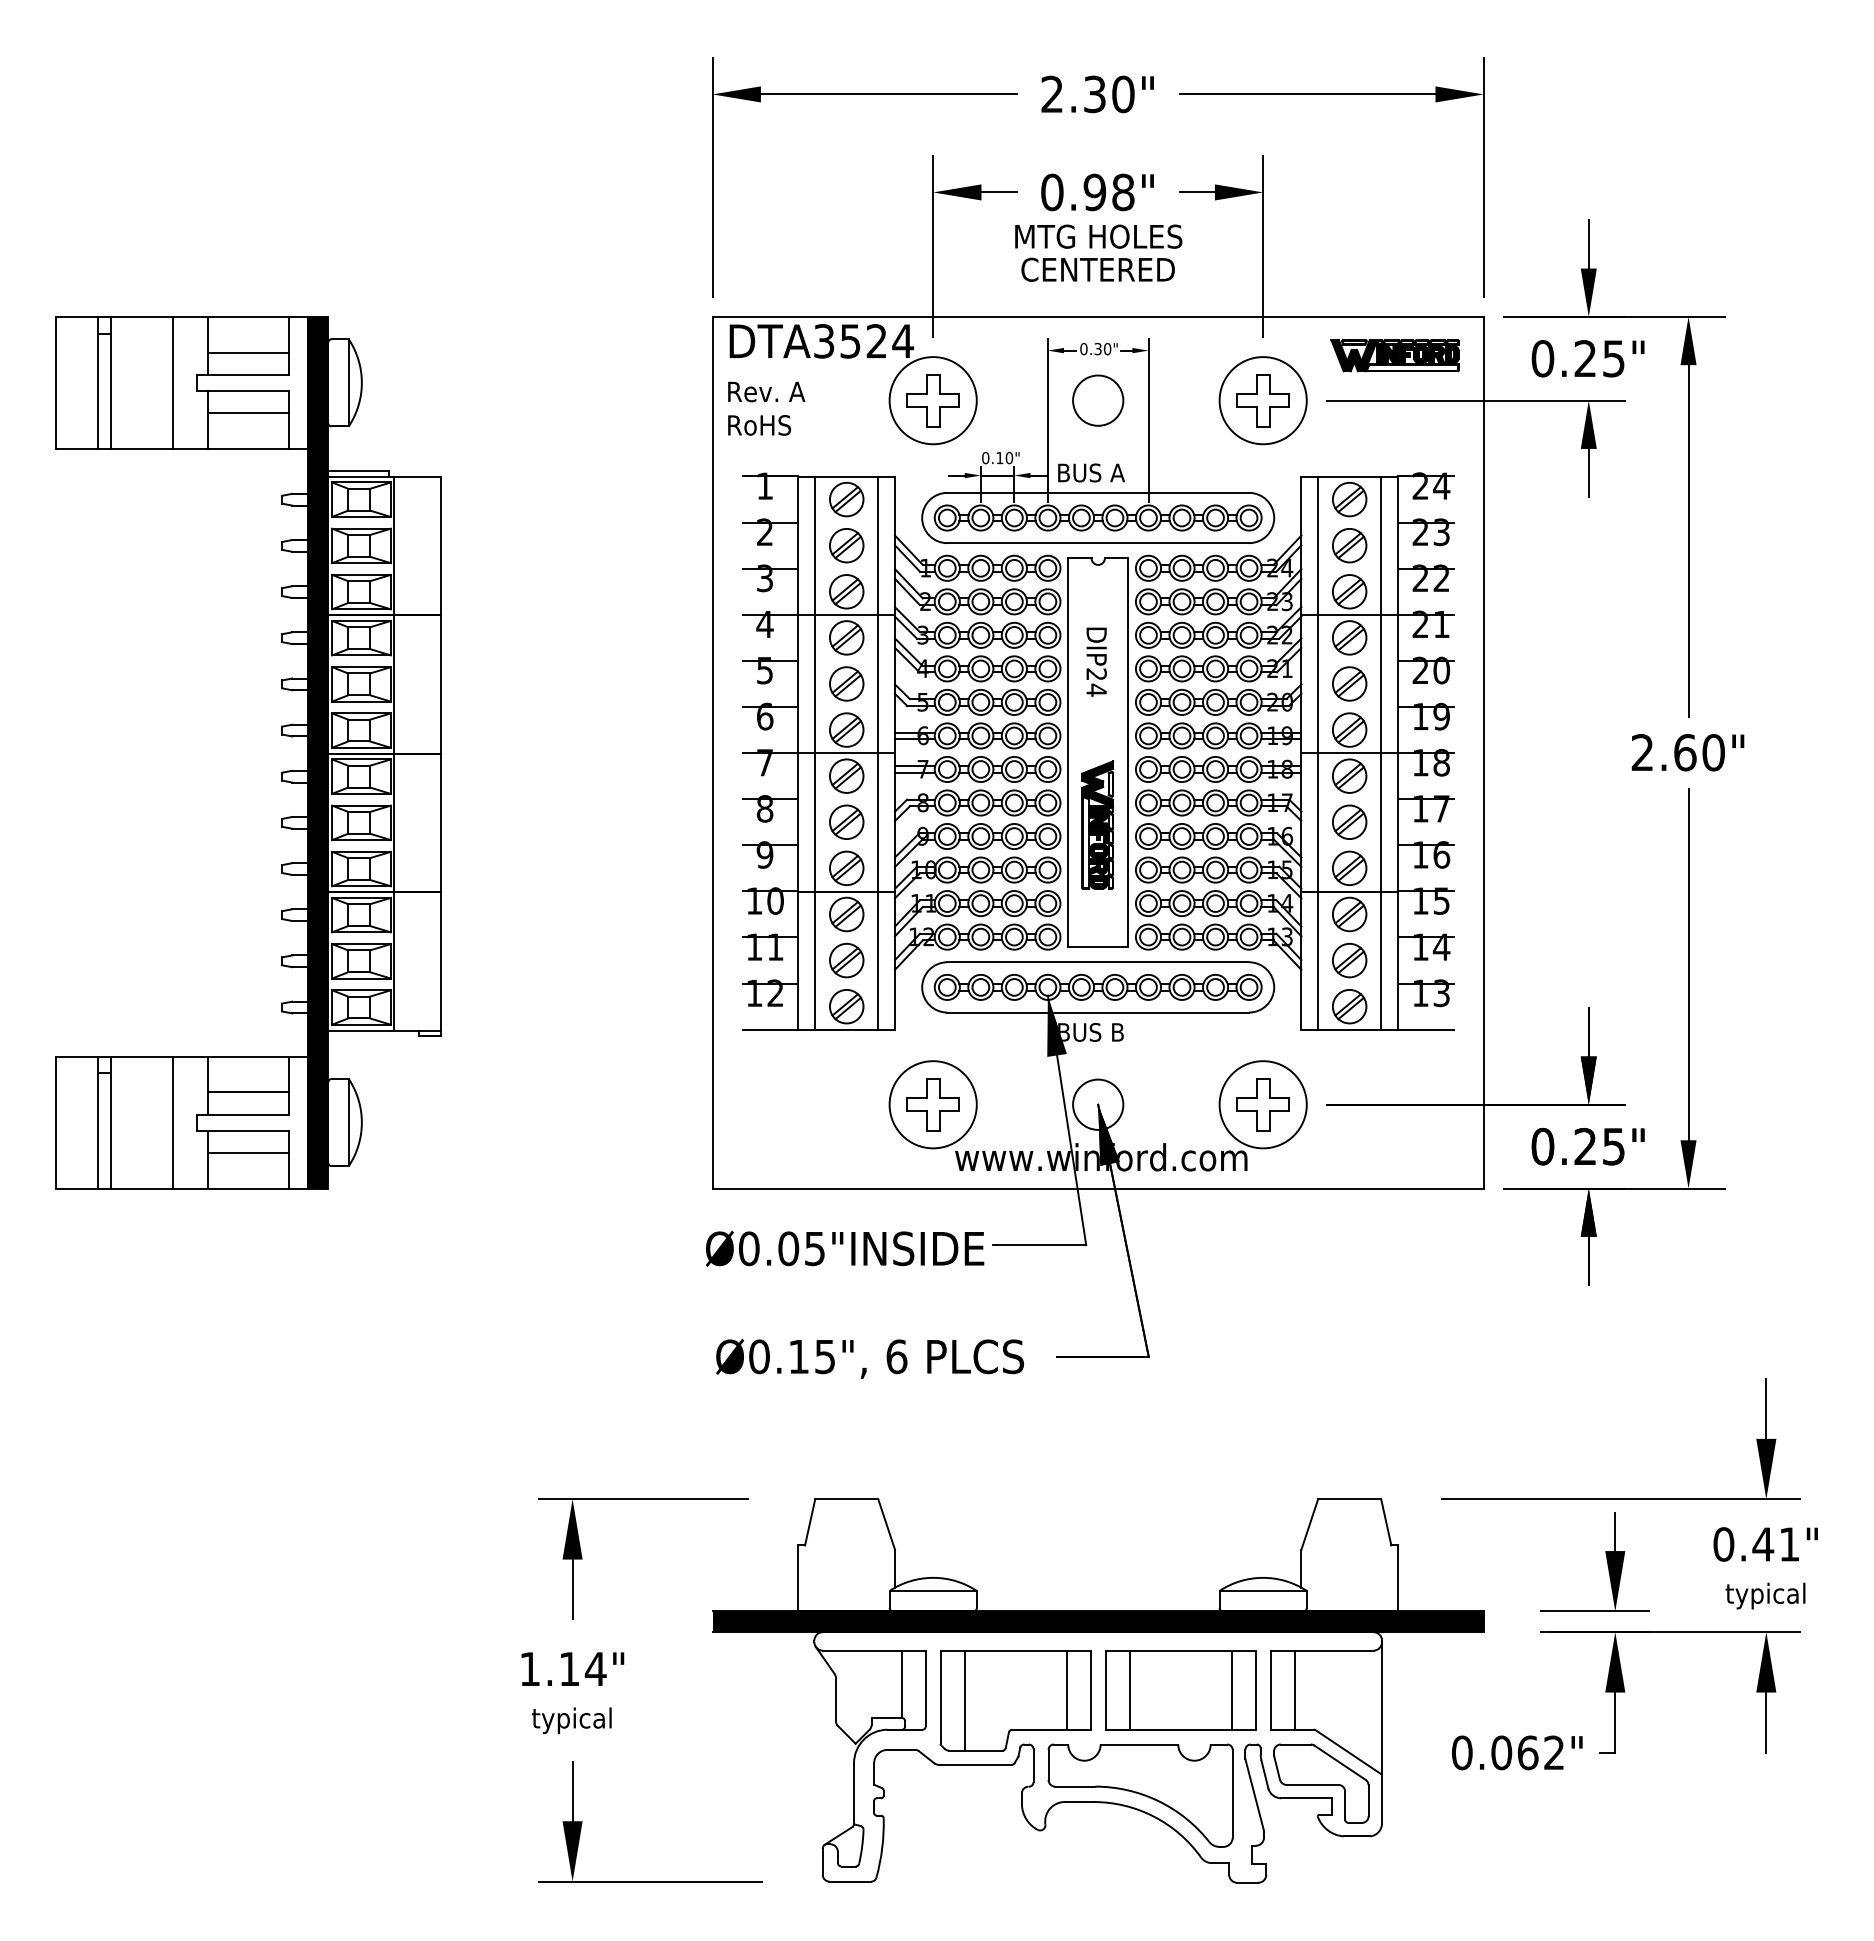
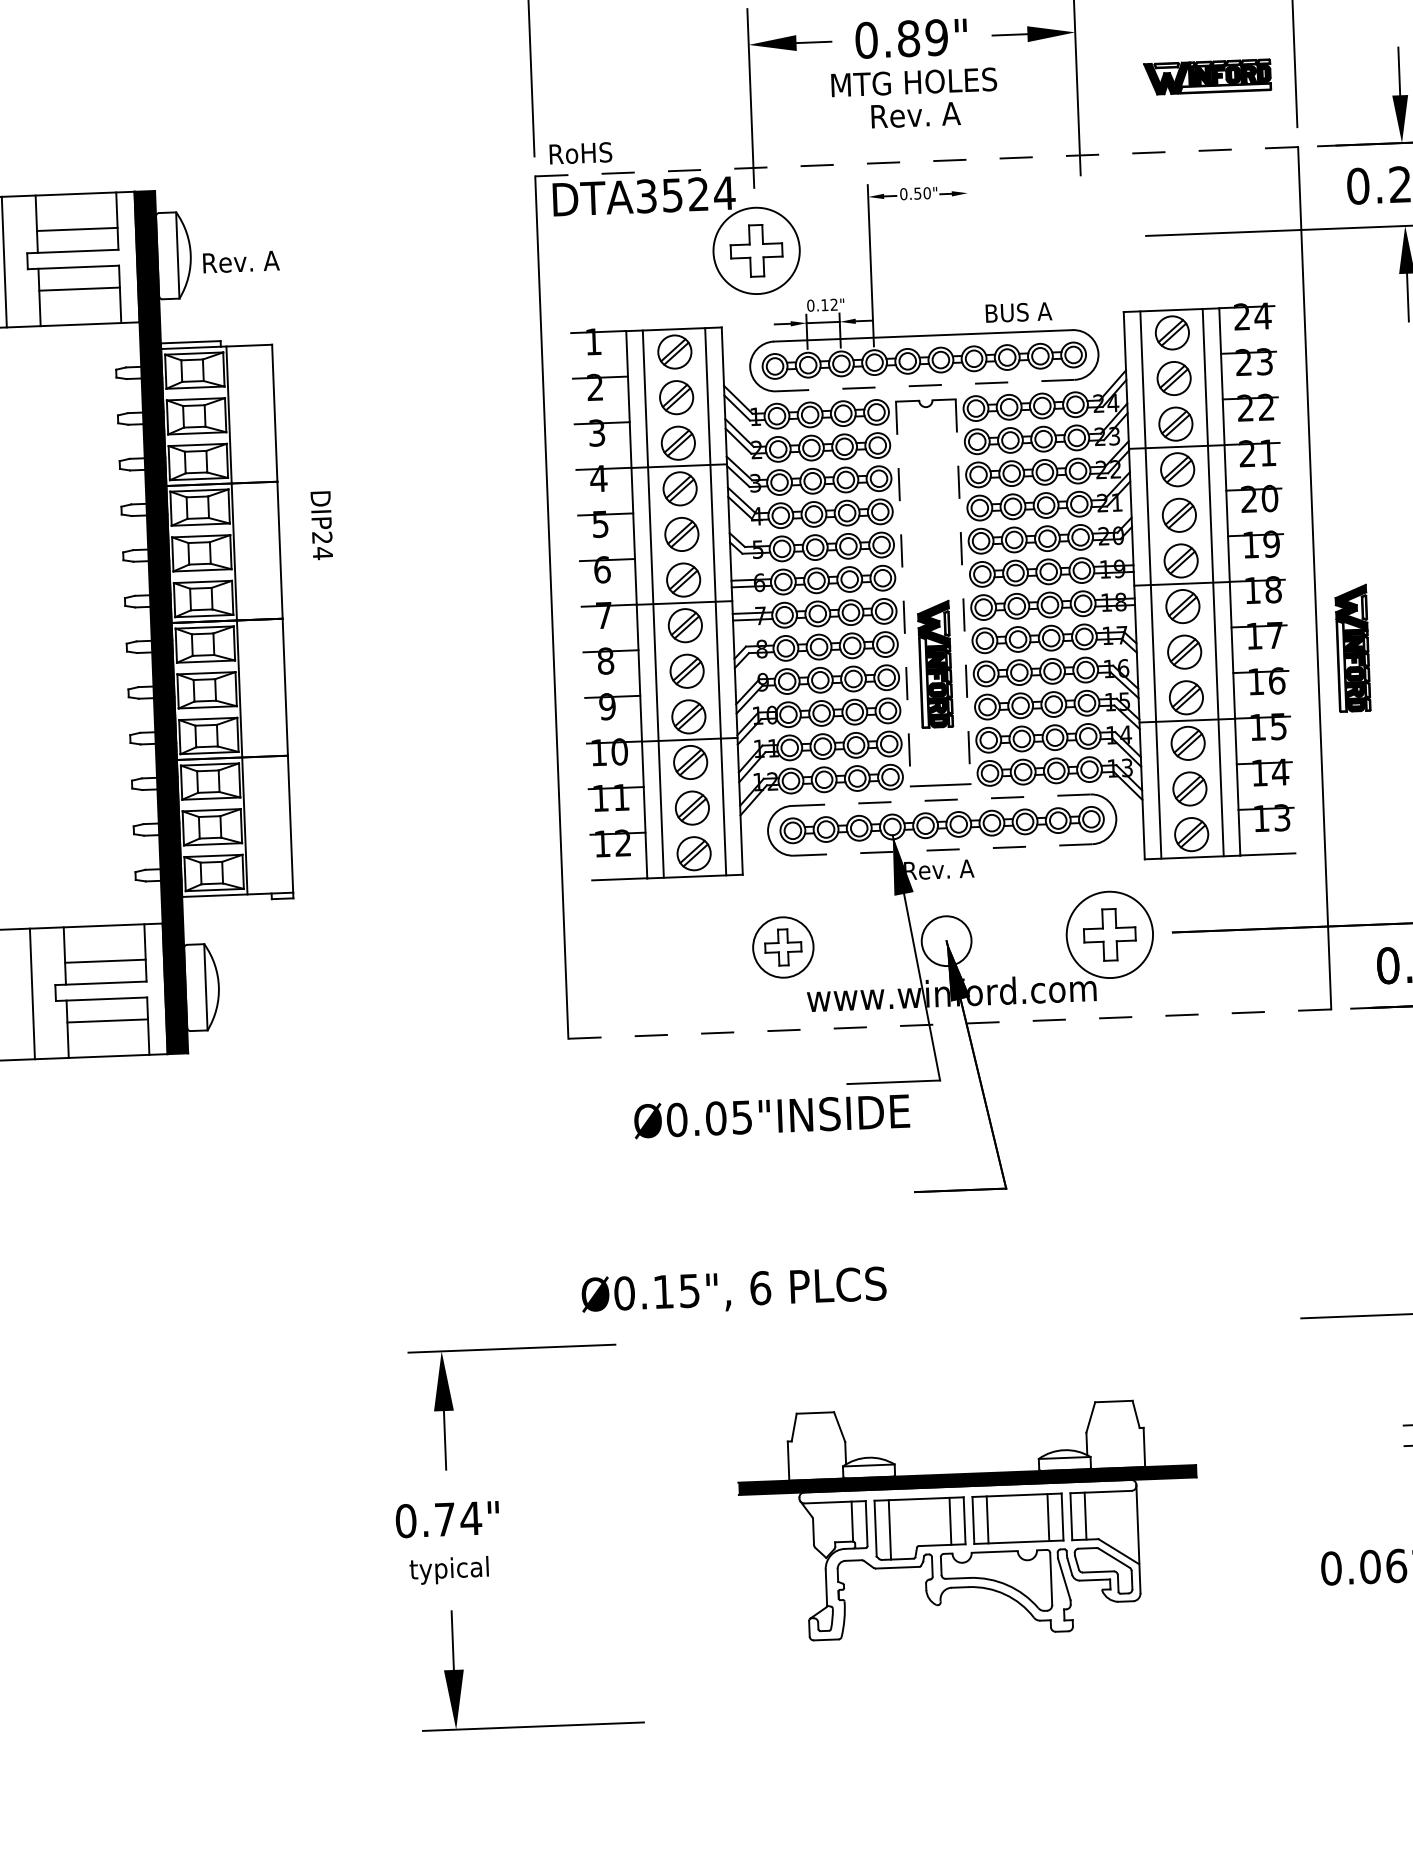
text: (1108, 192) -> (922, 38), 0.98" -> 0.89"
text: (1097, 269) -> (914, 114), CENTERED -> Rev. A
line: (1098, 316) -> (916, 161), solid -> dashed
text: (1098, 348) -> (918, 193), 0.30" -> 0.50"
part: (1394, 355) -> (1206, 76), moved
text: (766, 391) -> (241, 261), moved
circle: (1098, 400) -> (920, 244), removed
part: (1262, 400) -> (1082, 238), removed
line: (1148, 419) -> (970, 261), removed
text: (759, 425) -> (580, 153), moved
text: (1009, 458) -> (834, 305), 0.10" -> 0.12"
text: (1091, 472) -> (1018, 311), moved
line: (1098, 543) -> (925, 385), solid -> dashed
text: (1096, 661) -> (321, 525), moved
line: (1068, 753) -> (903, 594), solid -> dashed
line: (1128, 753) -> (963, 592), solid -> dashed
part: (1519, 824) -> (1352, 647), added
line: (1098, 962) -> (941, 800), solid -> dashed
line: (1098, 1012) -> (943, 849), solid -> dashed
text: (1094, 1032) -> (940, 869), BUS B -> Rev. A
part: (932, 1104) -> (782, 947), size x0.7
line: (1098, 1188) -> (950, 1024), solid -> dashed
text: (845, 1248) -> (772, 1116), moved
text: (869, 1358) -> (733, 1290), moved
text: (549, 1668) -> (425, 1519), 1.14" -> 0.74"
part: (1098, 1690) -> (969, 1520), size x0.6

